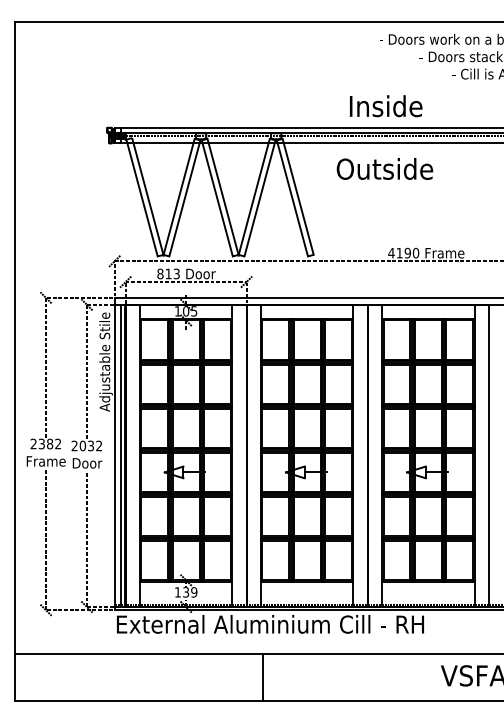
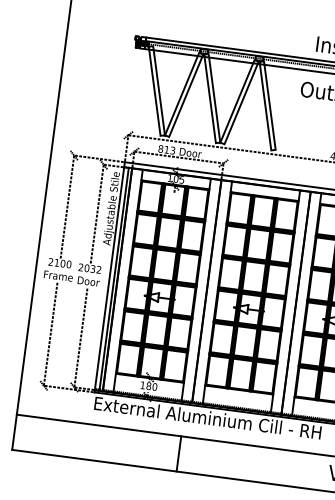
text: (49, 443) -> (62, 263), 2382 -> 2100
text: (190, 592) -> (152, 386), 139 -> 180
line: (263, 677) -> (179, 454), moved

